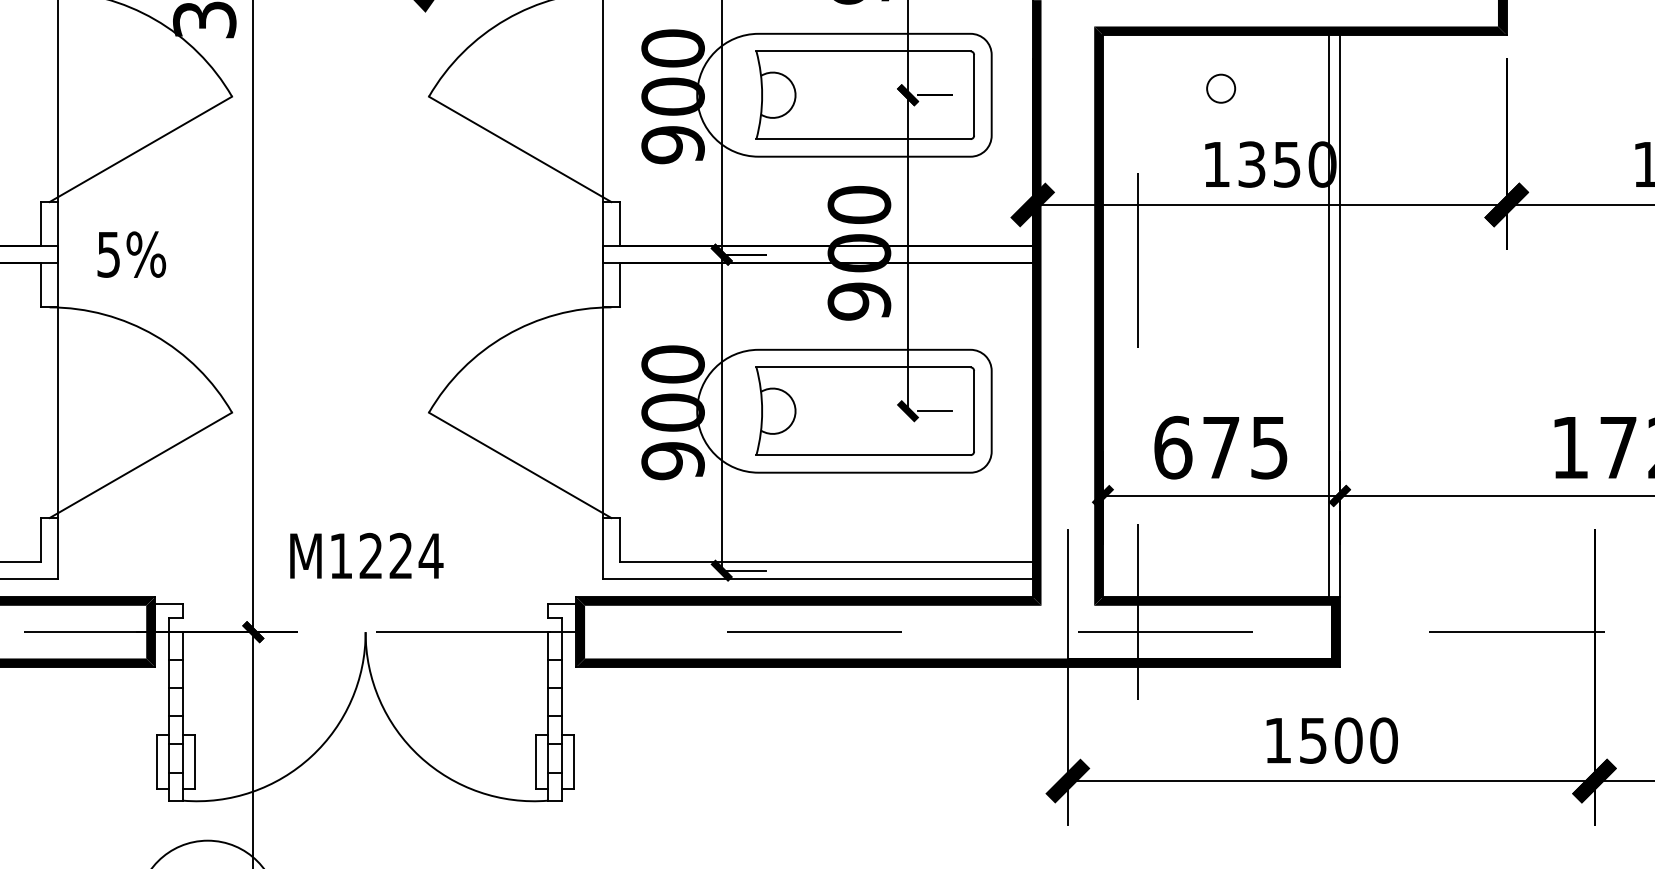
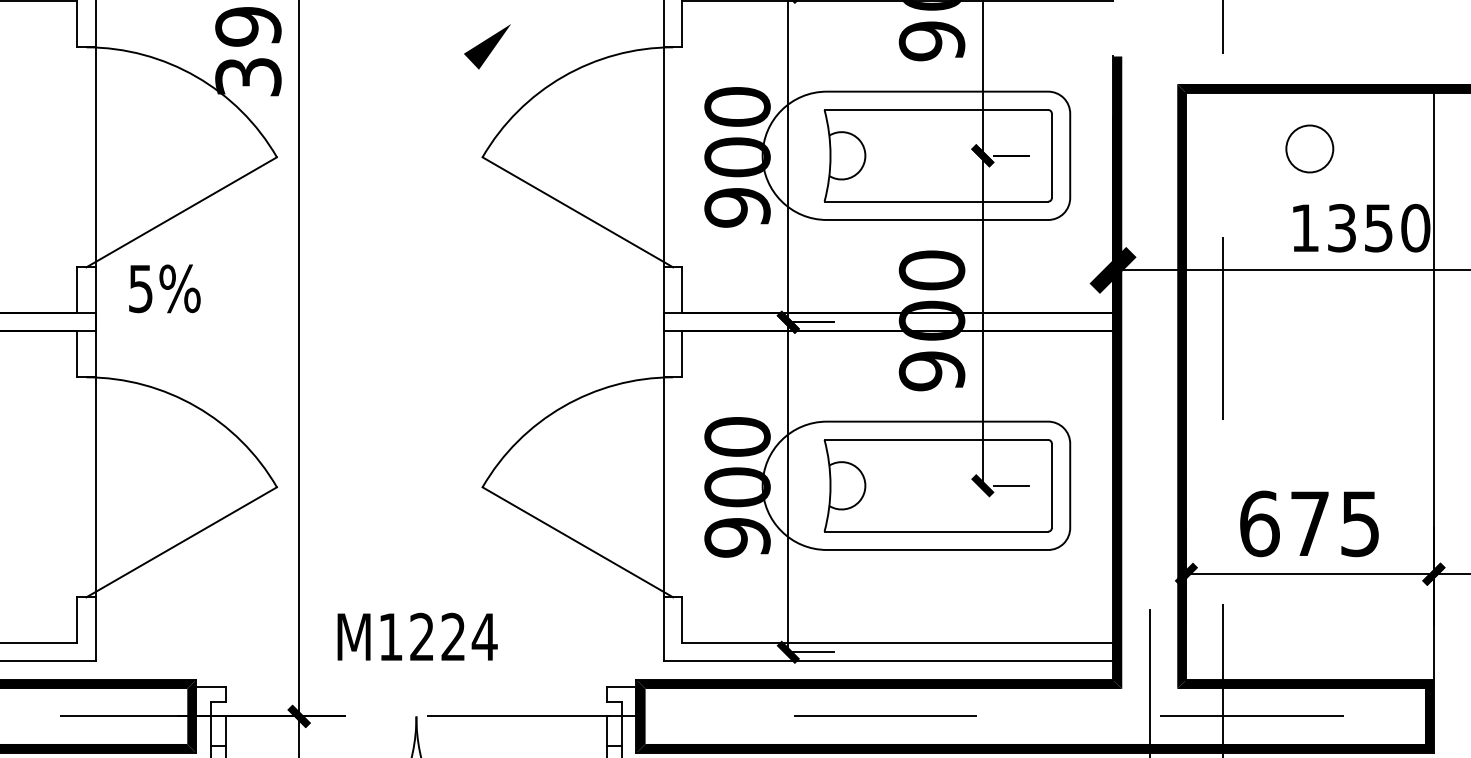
circle: (1221, 88) -> (1310, 148), size x1.6
text: (131, 254) -> (164, 288), moved
line: (1329, 316) -> (1422, 386), removed

